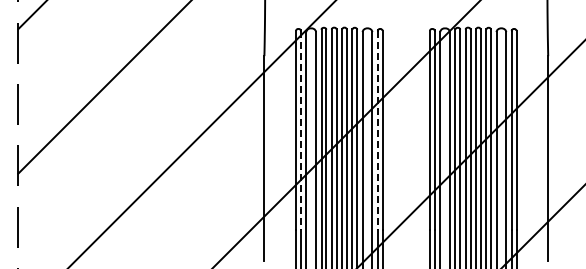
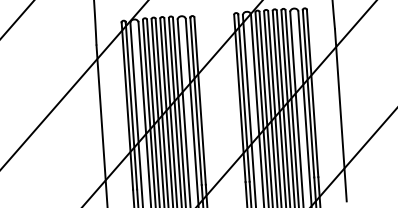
line: (300, 130) -> (131, 105), dashed -> solid
line: (377, 130) -> (195, 101), dashed -> solid

